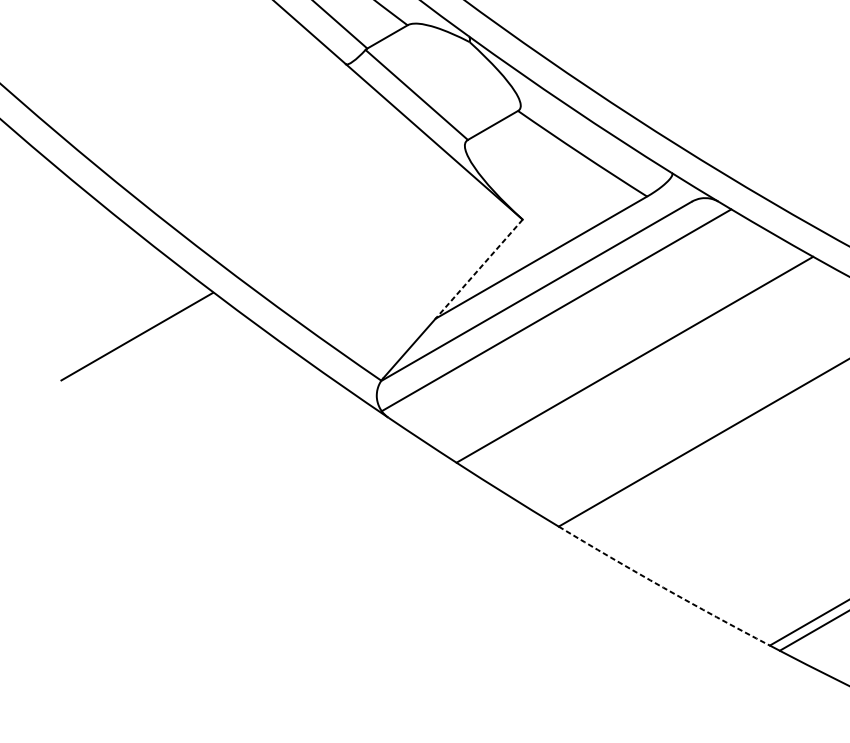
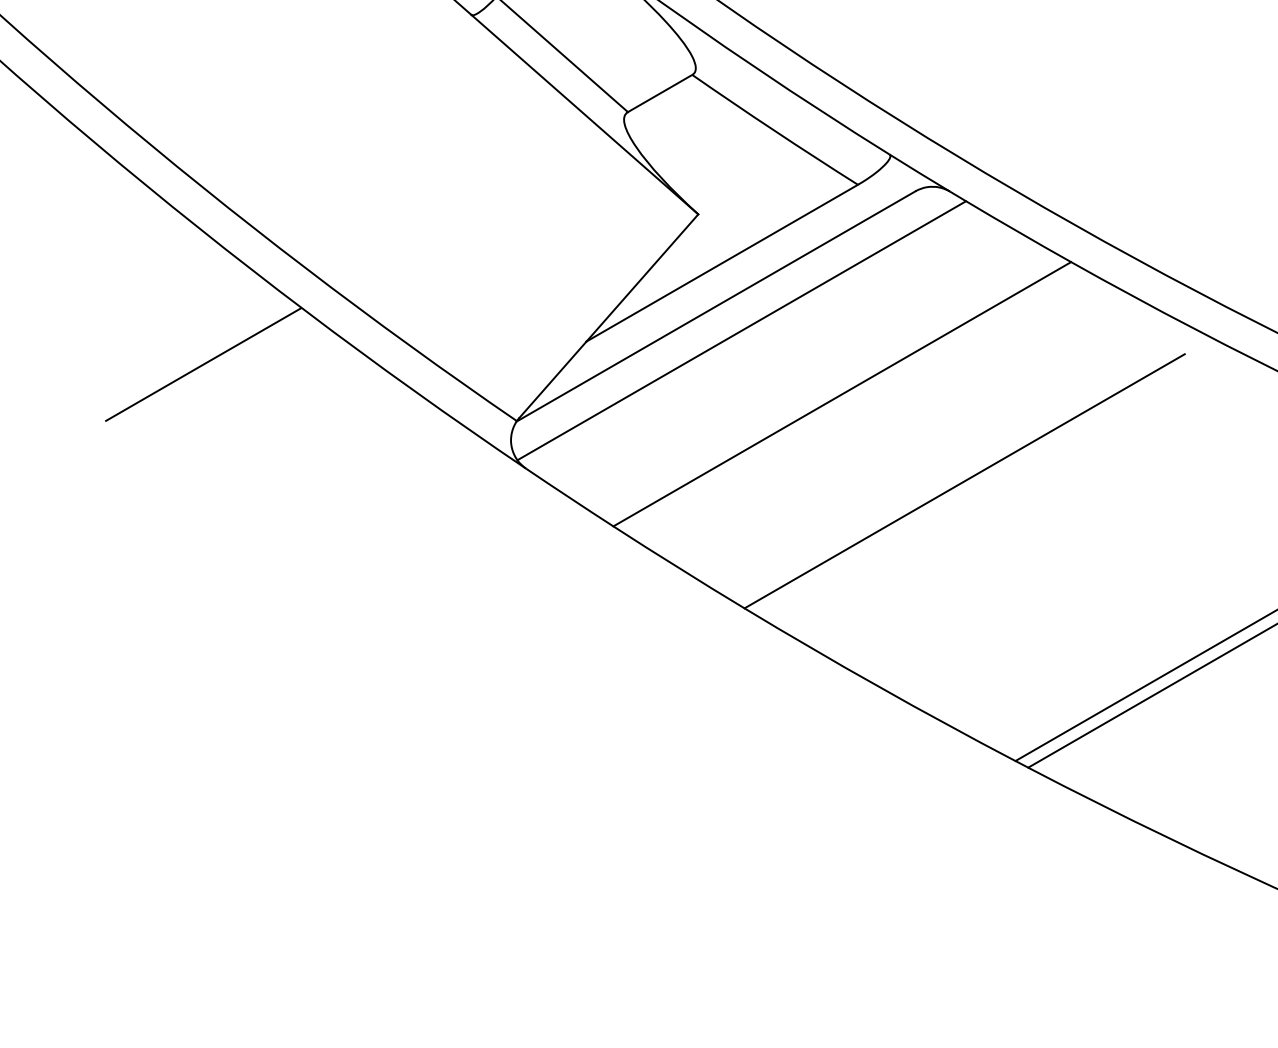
line: (479, 268) -> (642, 277), dashed -> solid
arc: (663, 587) -> (878, 686), dashed -> solid

